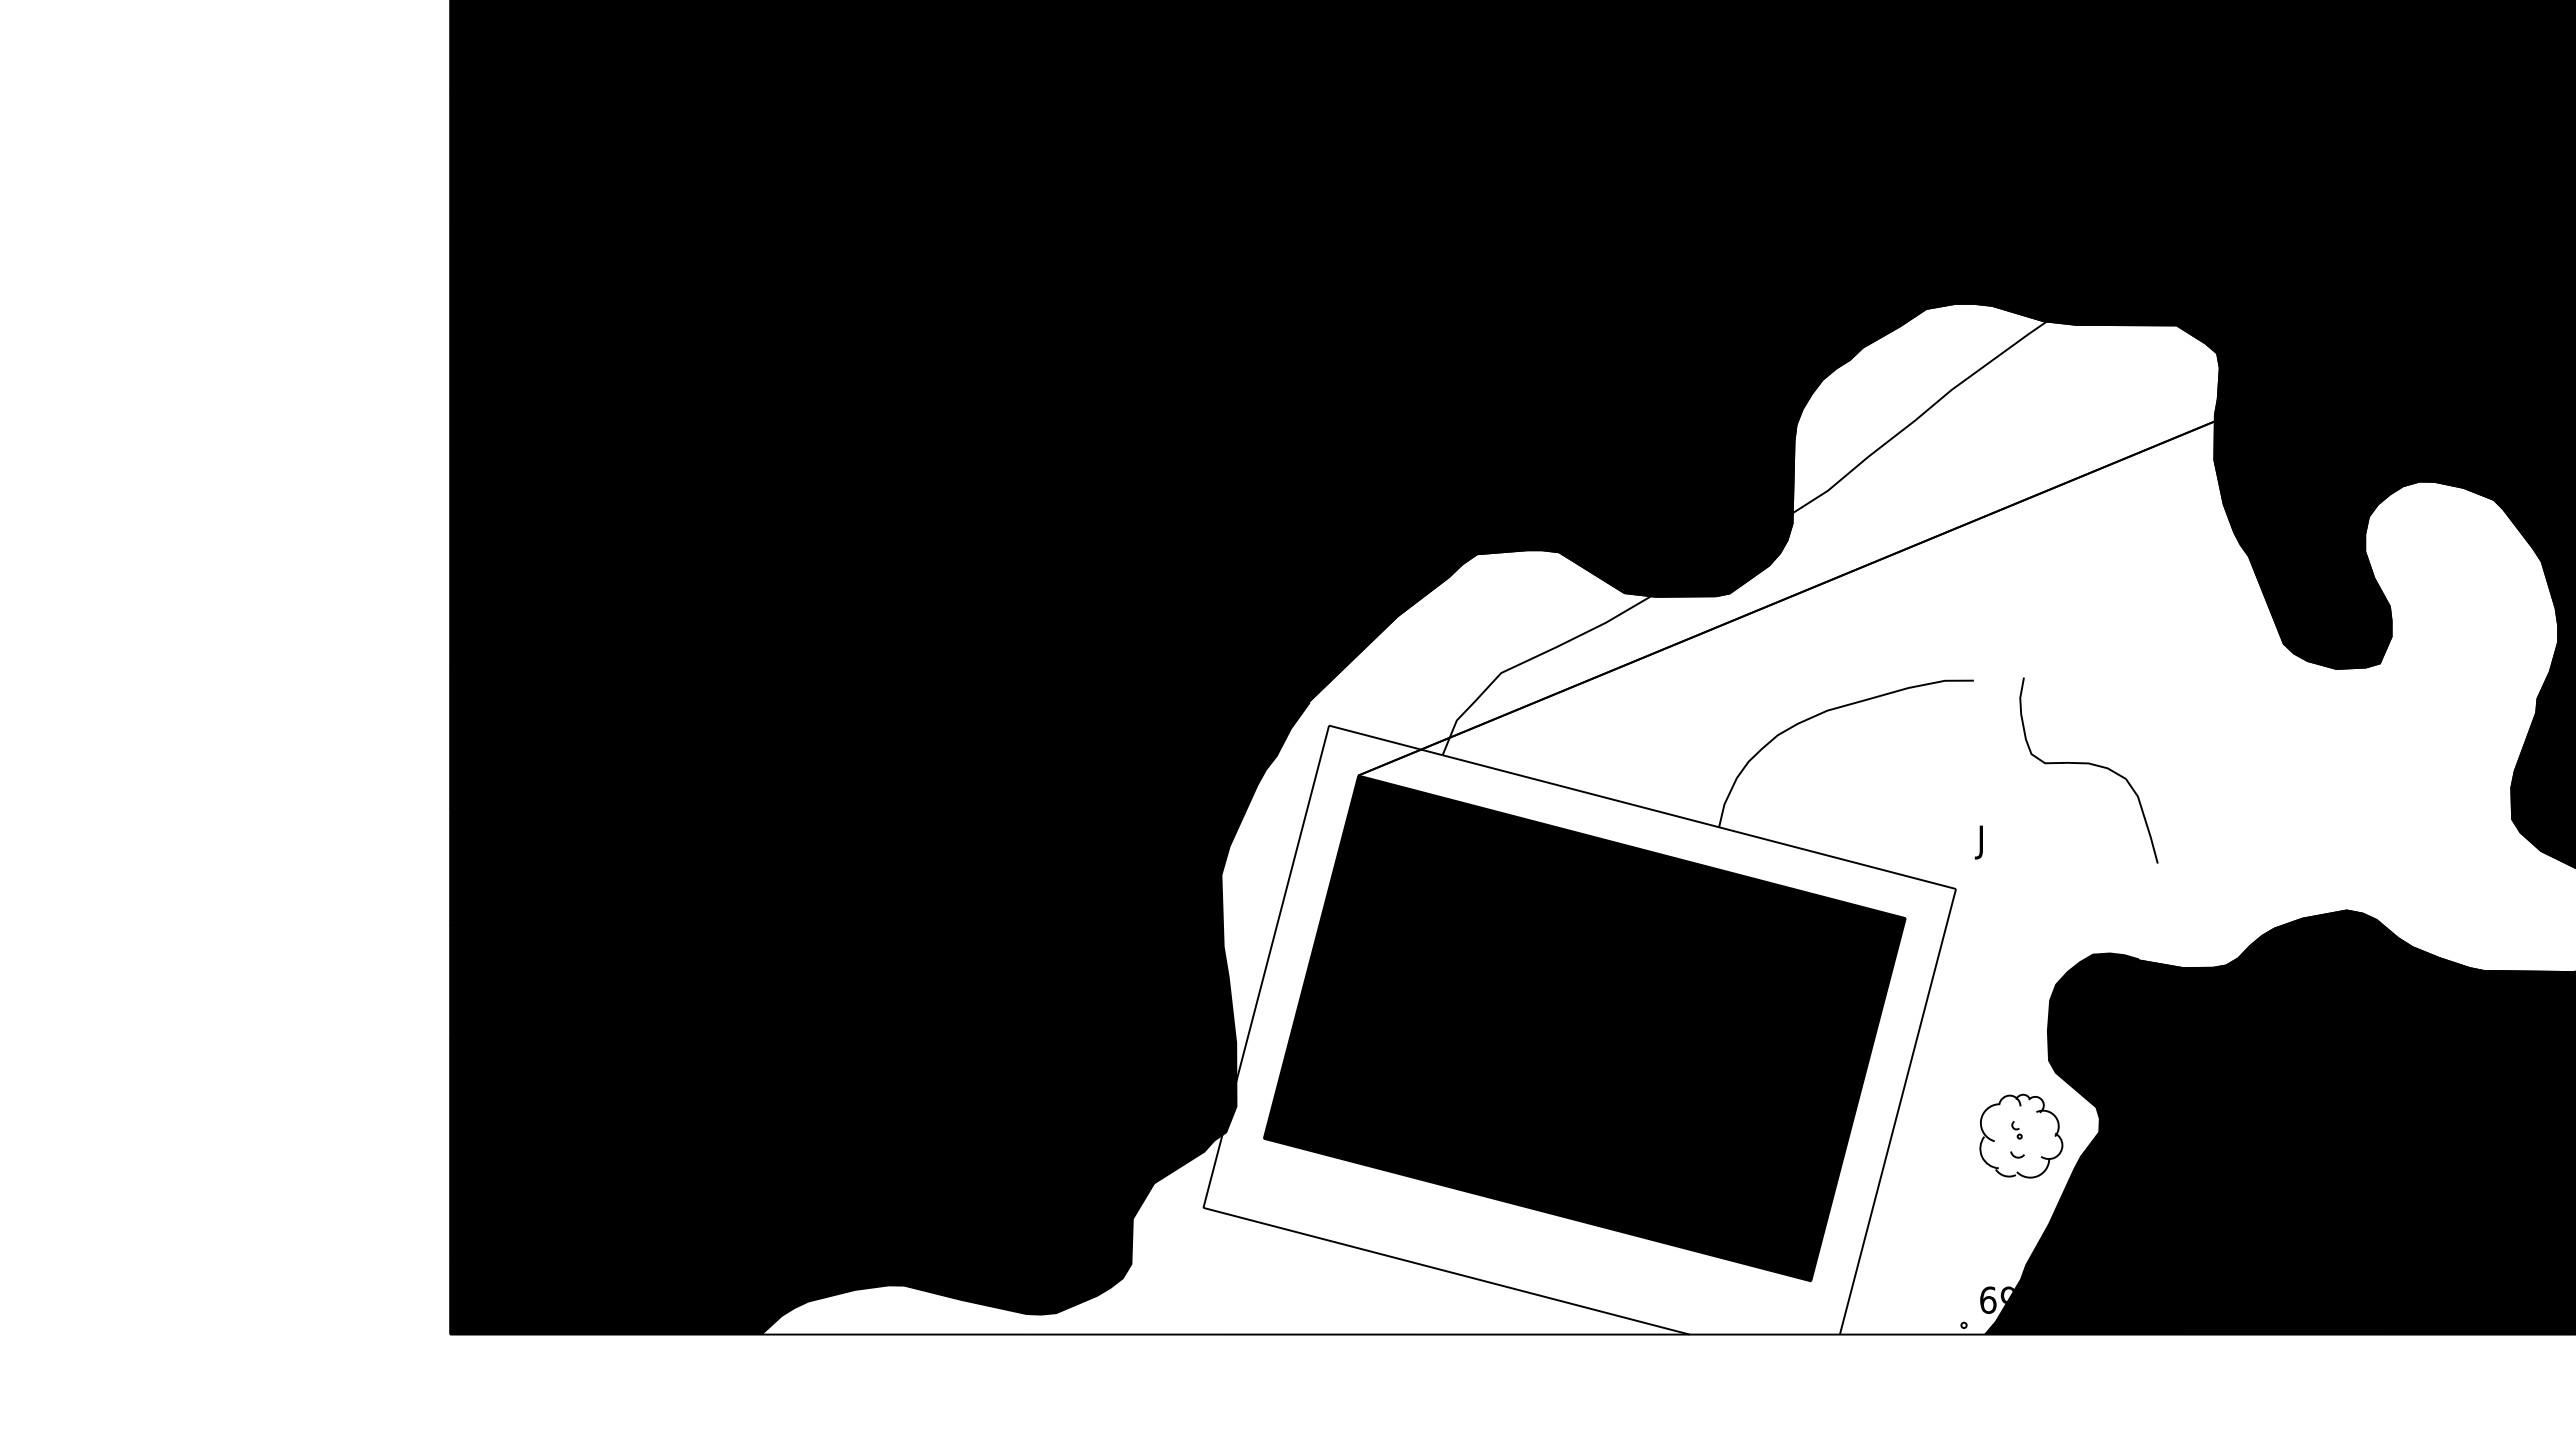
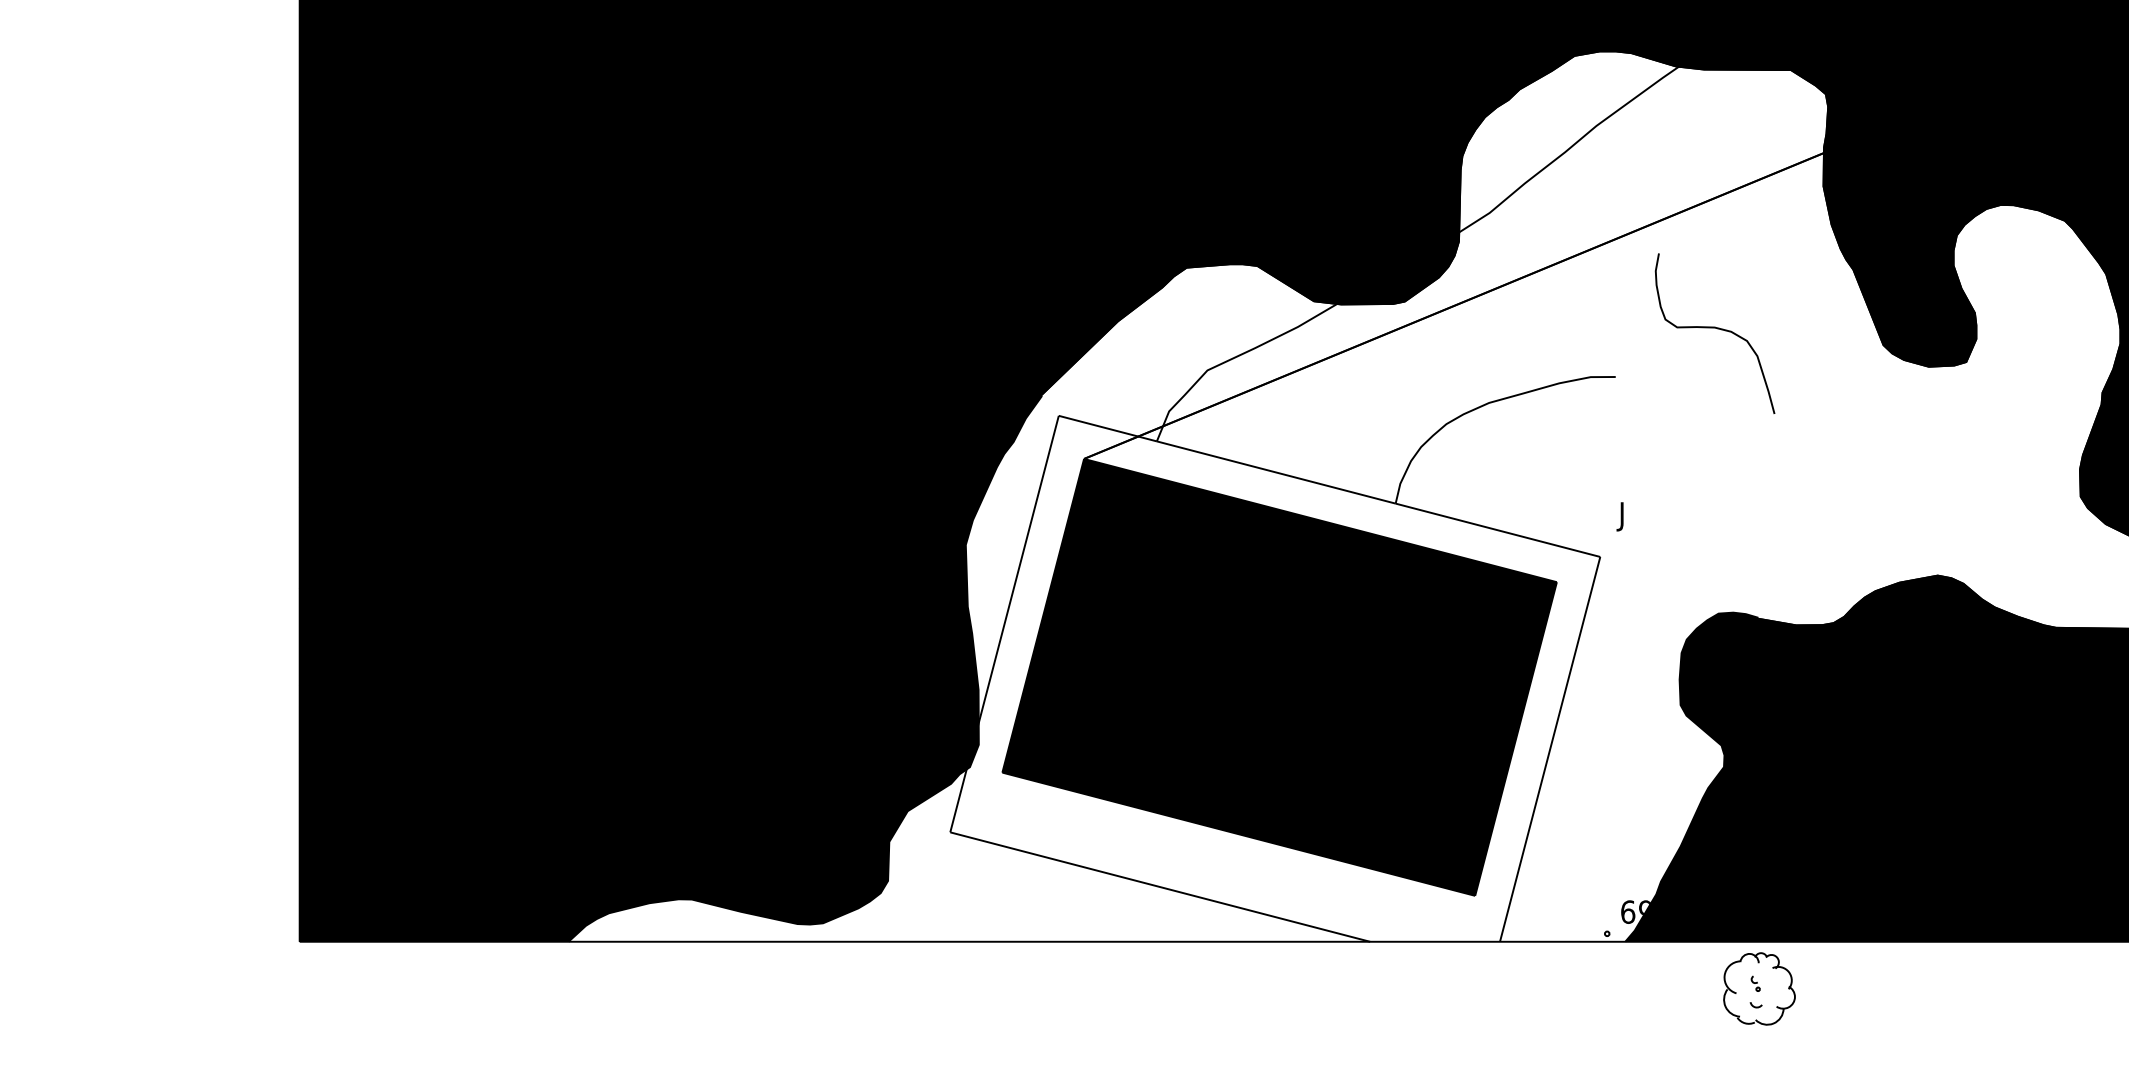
curve: (2091, 765) -> (1717, 329), moved
part: (2021, 1135) -> (1759, 988), moved

